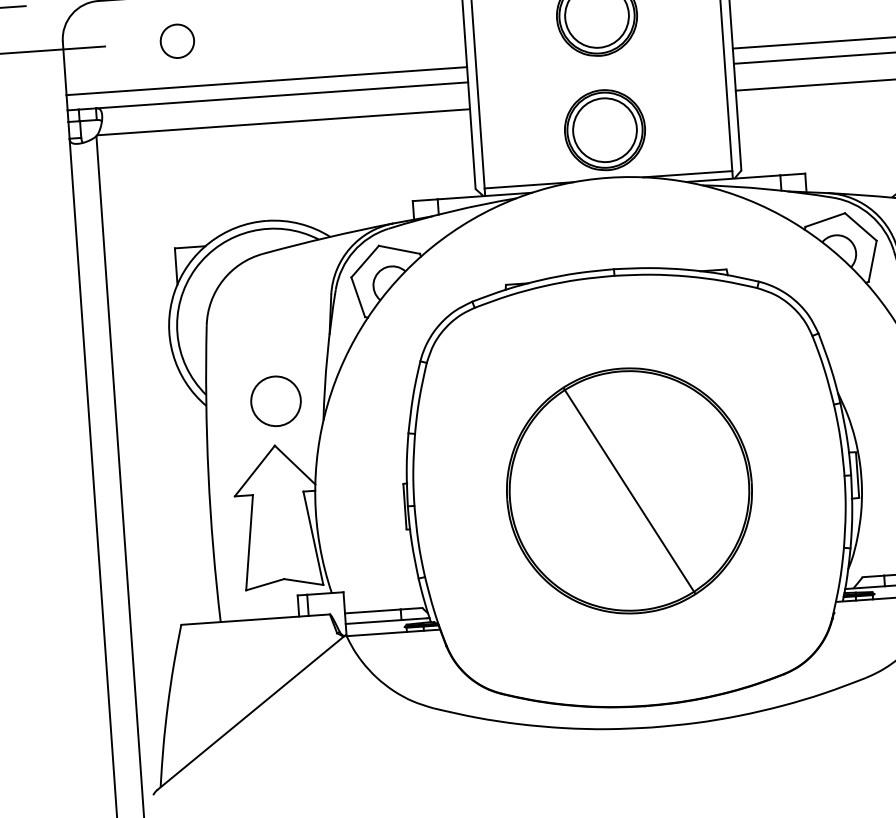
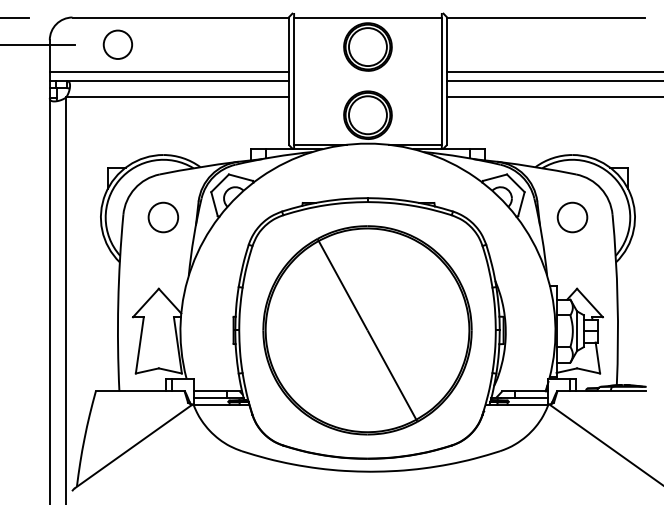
circle: (176, 40) -> (117, 44), size x1.43
circle: (276, 401) -> (163, 217), moved
part: (629, 491) -> (367, 330), size x1.43

